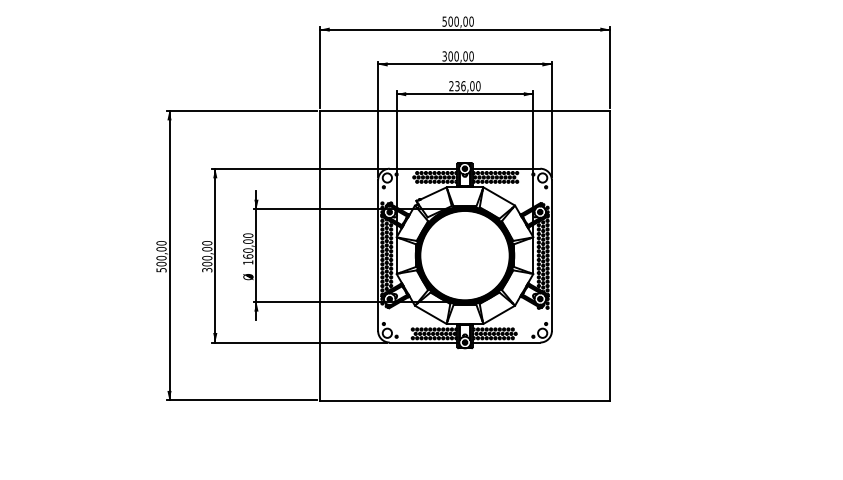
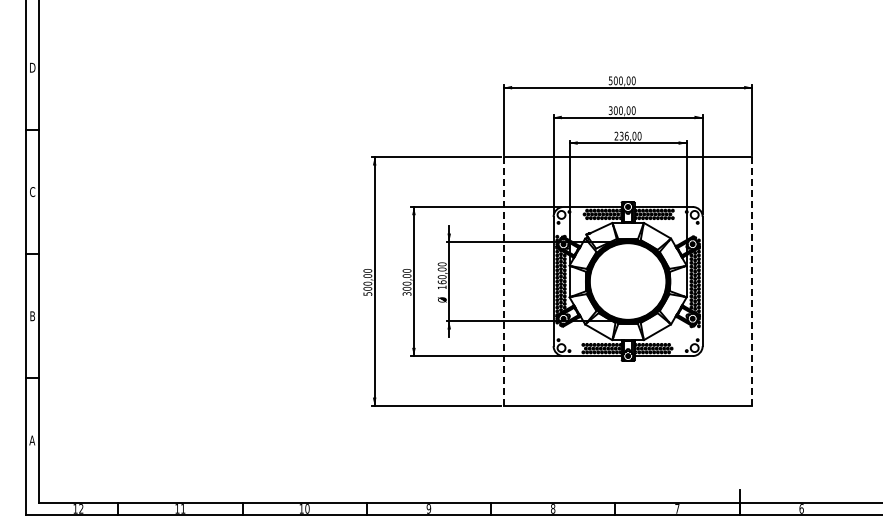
line: (610, 255) -> (752, 281), solid -> dashed
line: (319, 256) -> (503, 282), solid -> dashed

